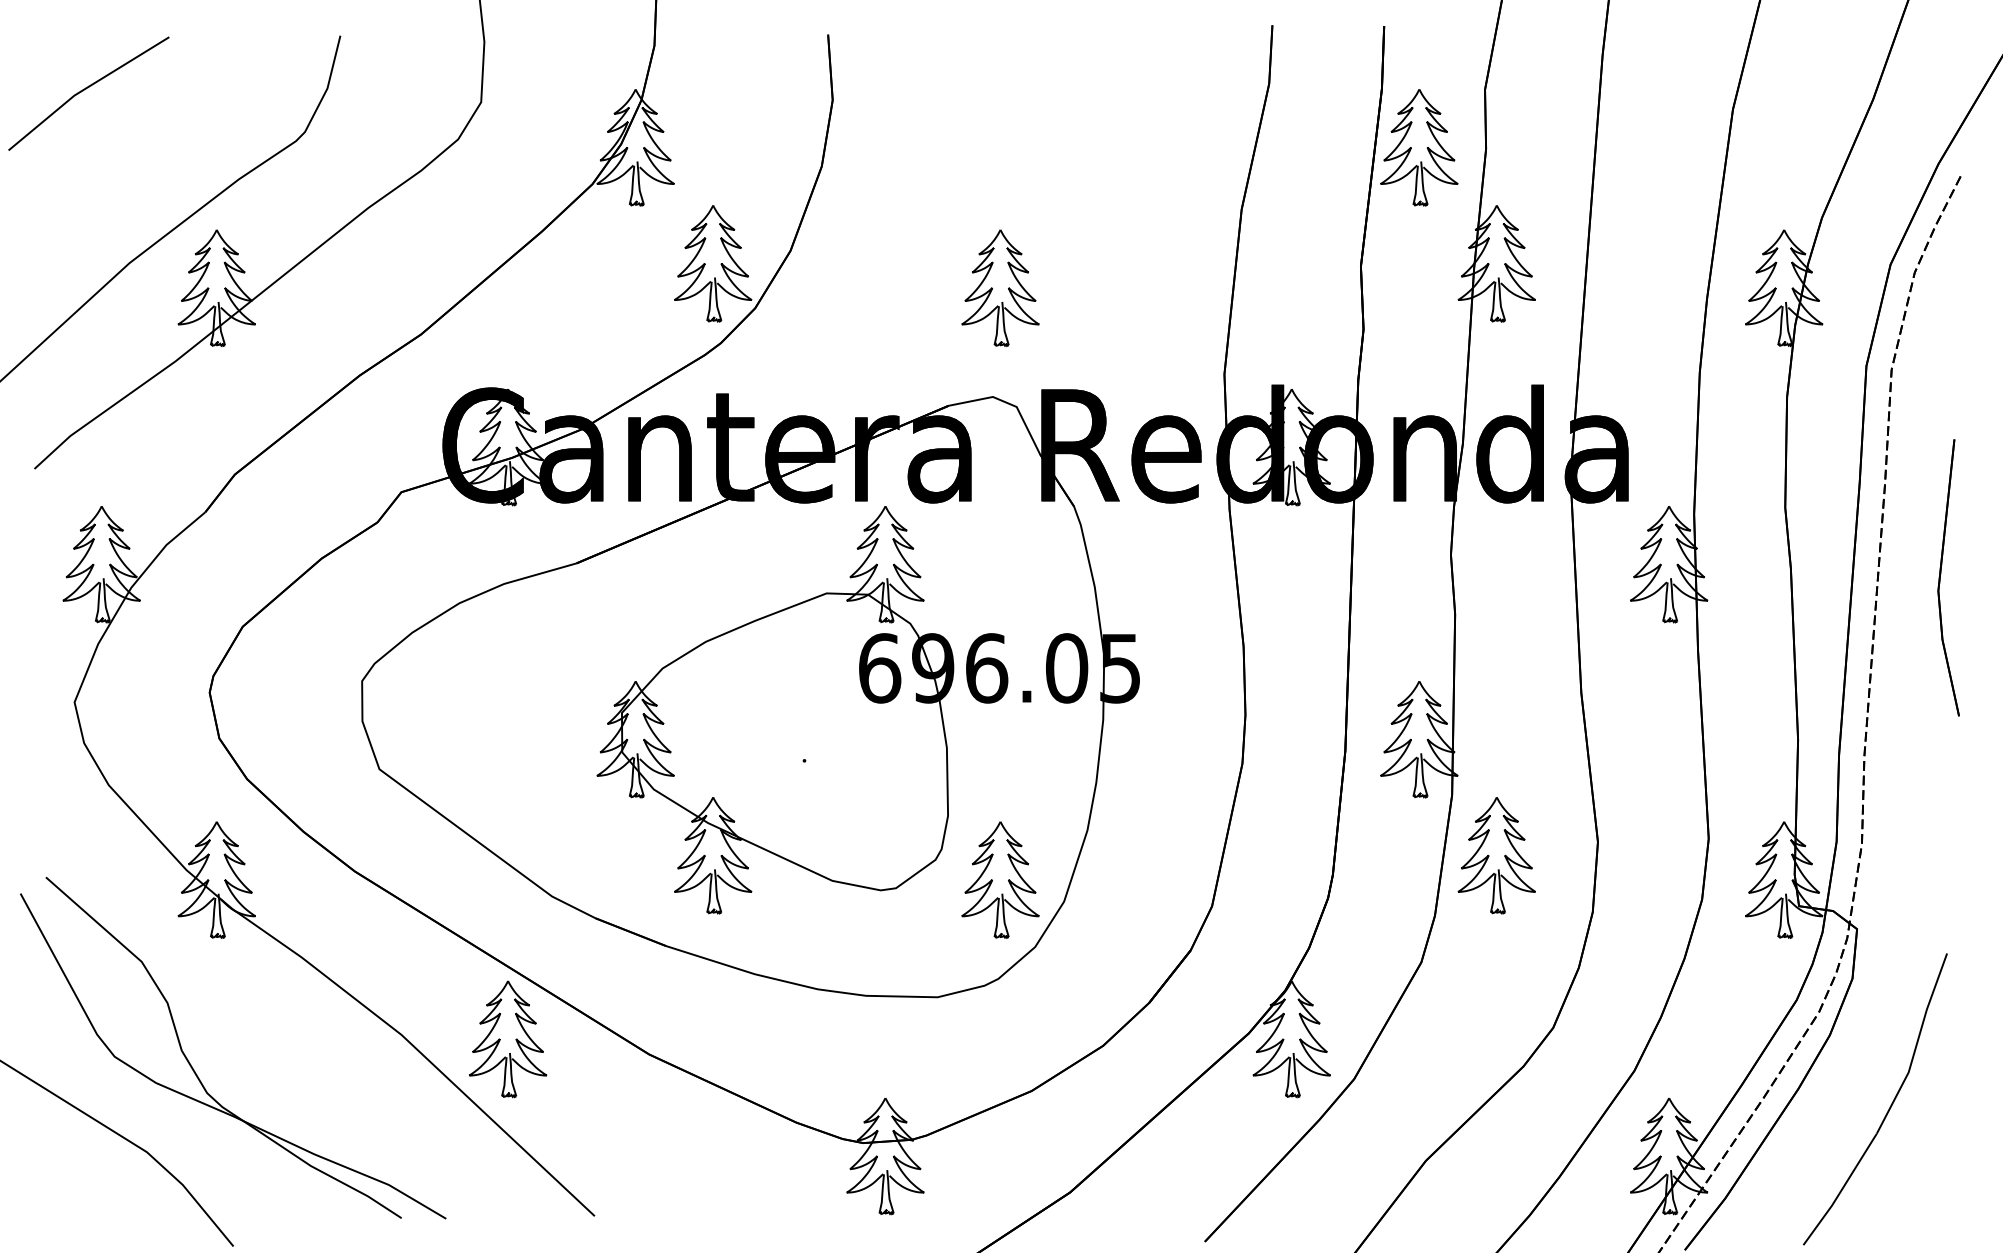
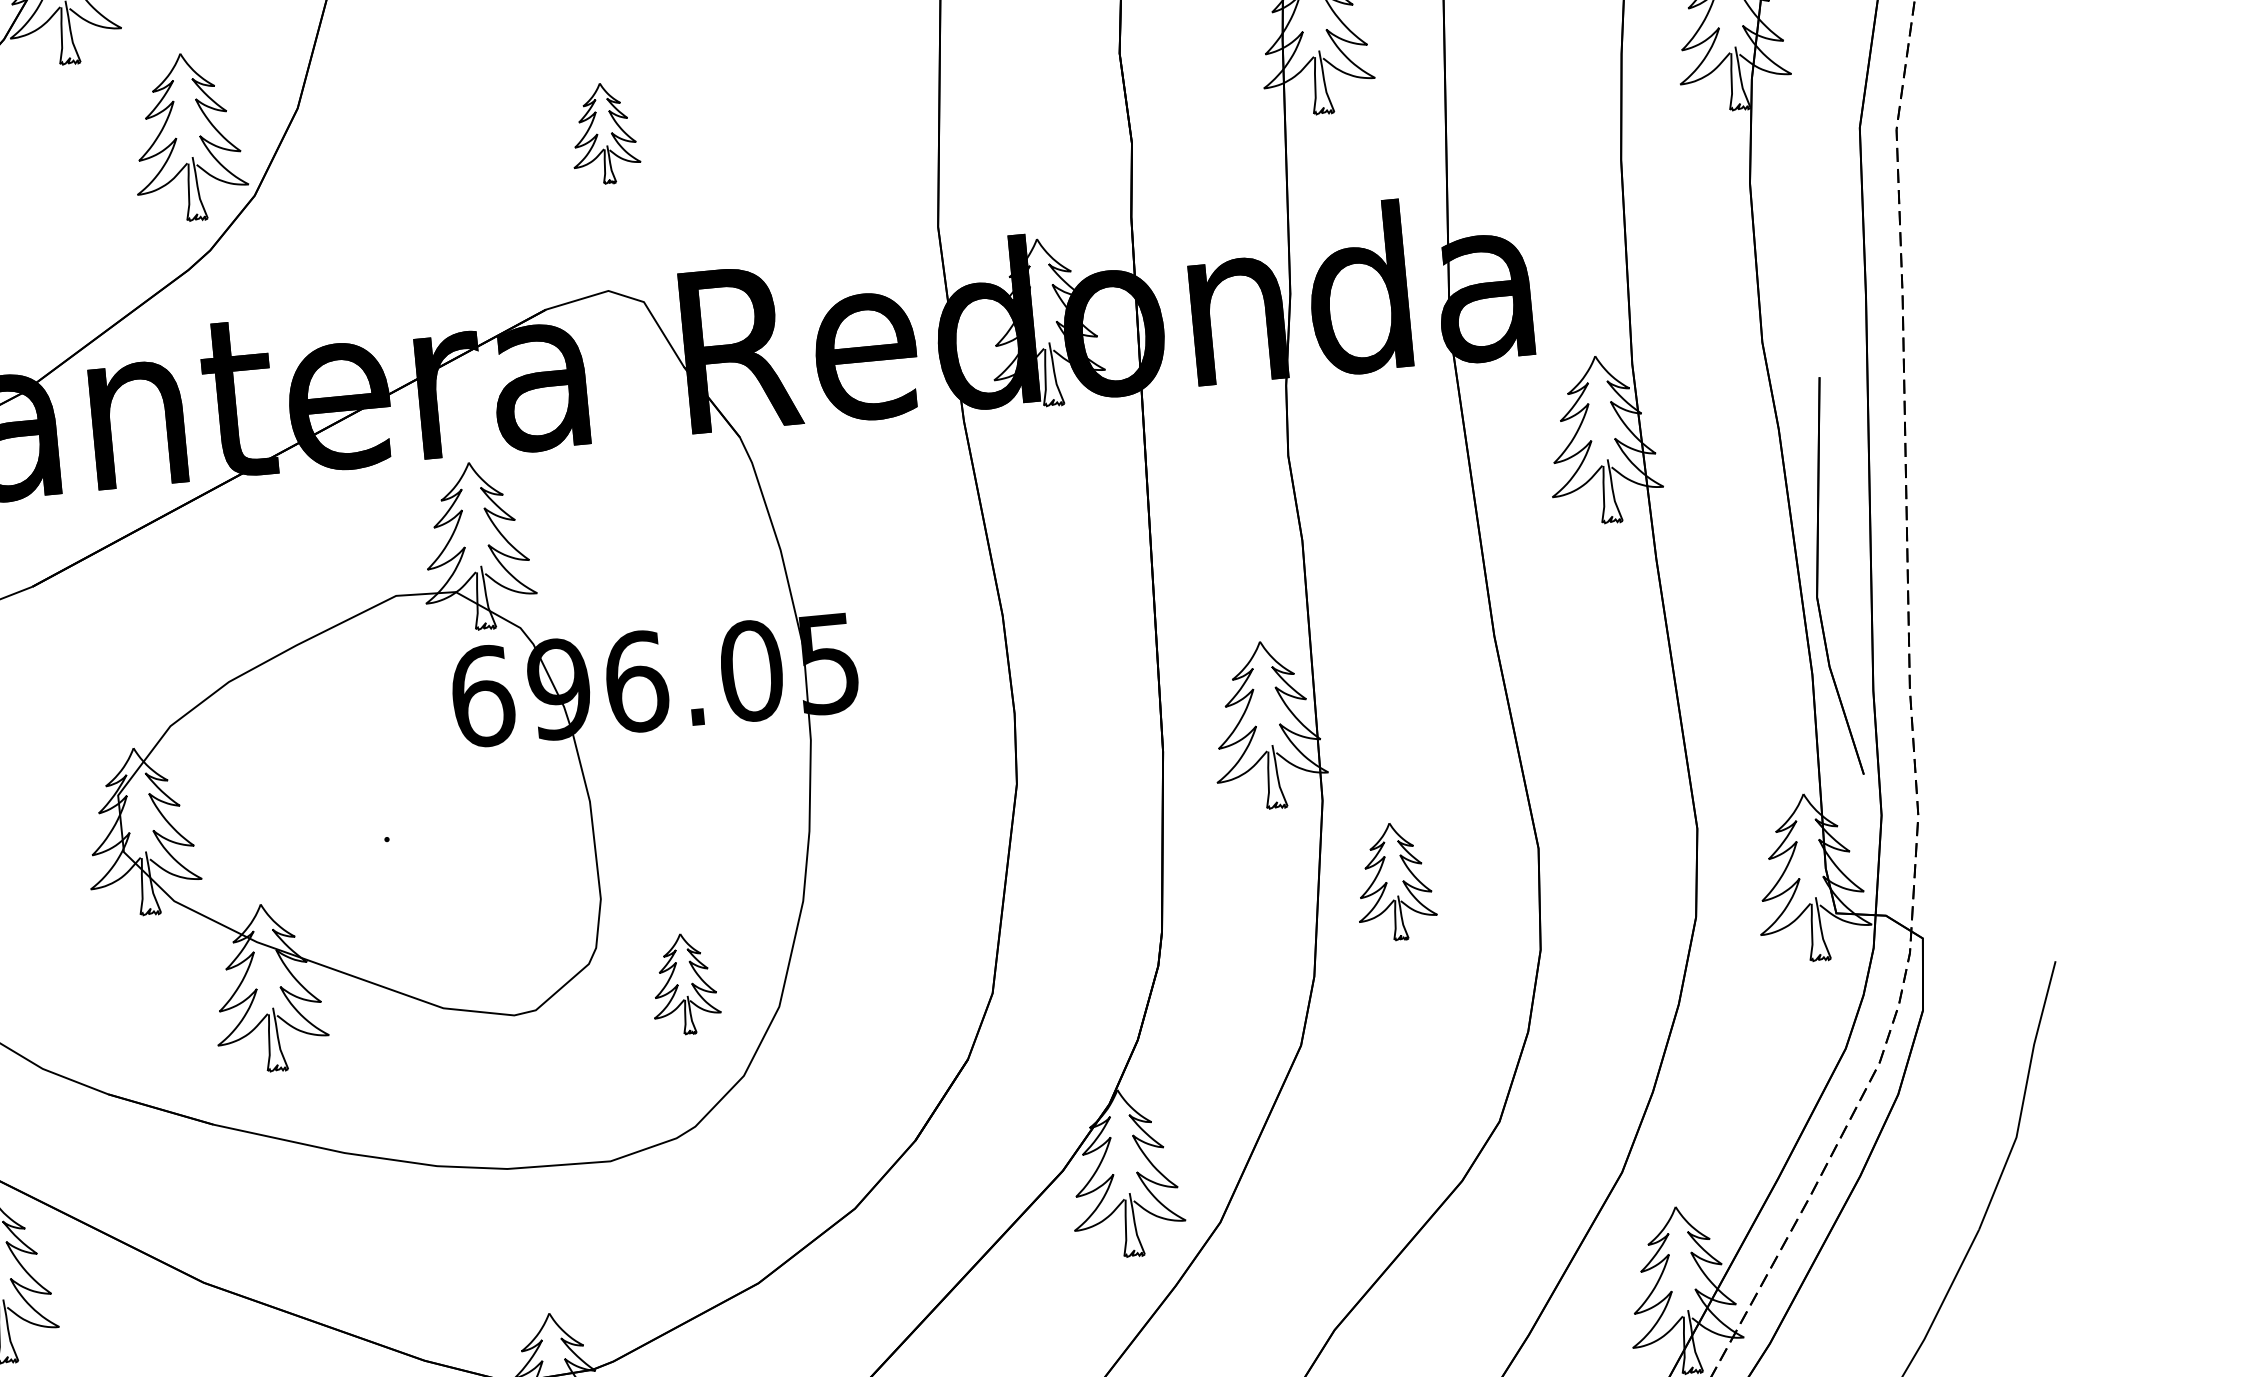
part: (1000, 288) -> (604, 134), size x0.6
part: (1941, 574) -> (1819, 573), moved
part: (1496, 855) -> (1394, 881), size x0.7
part: (1000, 879) -> (684, 983), size x0.6

